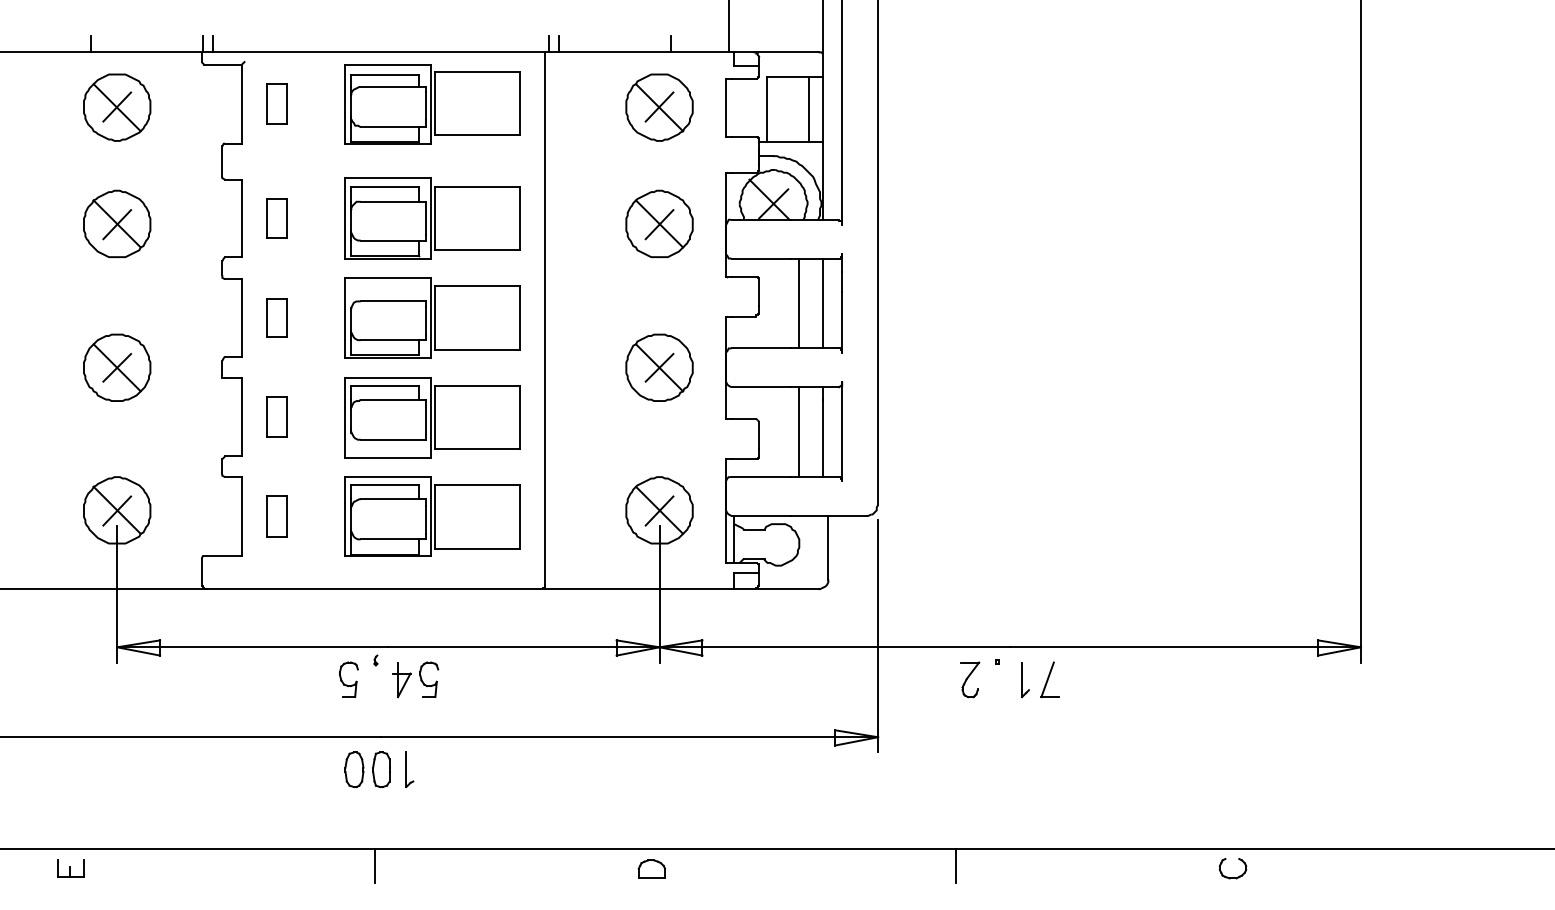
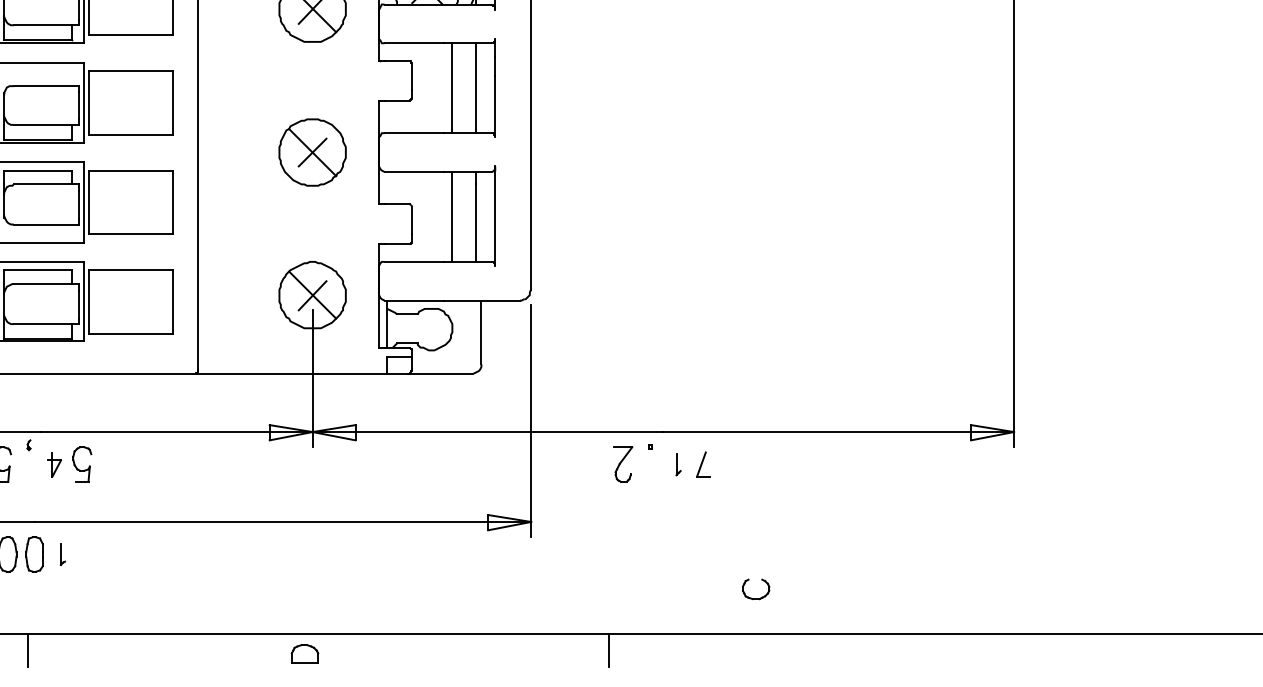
part: (1049, 679) -> (702, 464), size x0.7
part: (401, 680) -> (54, 465), size x0.7
part: (1025, 680) -> (678, 465), size x0.6
part: (409, 769) -> (62, 554), size x0.6
part: (1232, 877) -> (755, 598), moved

